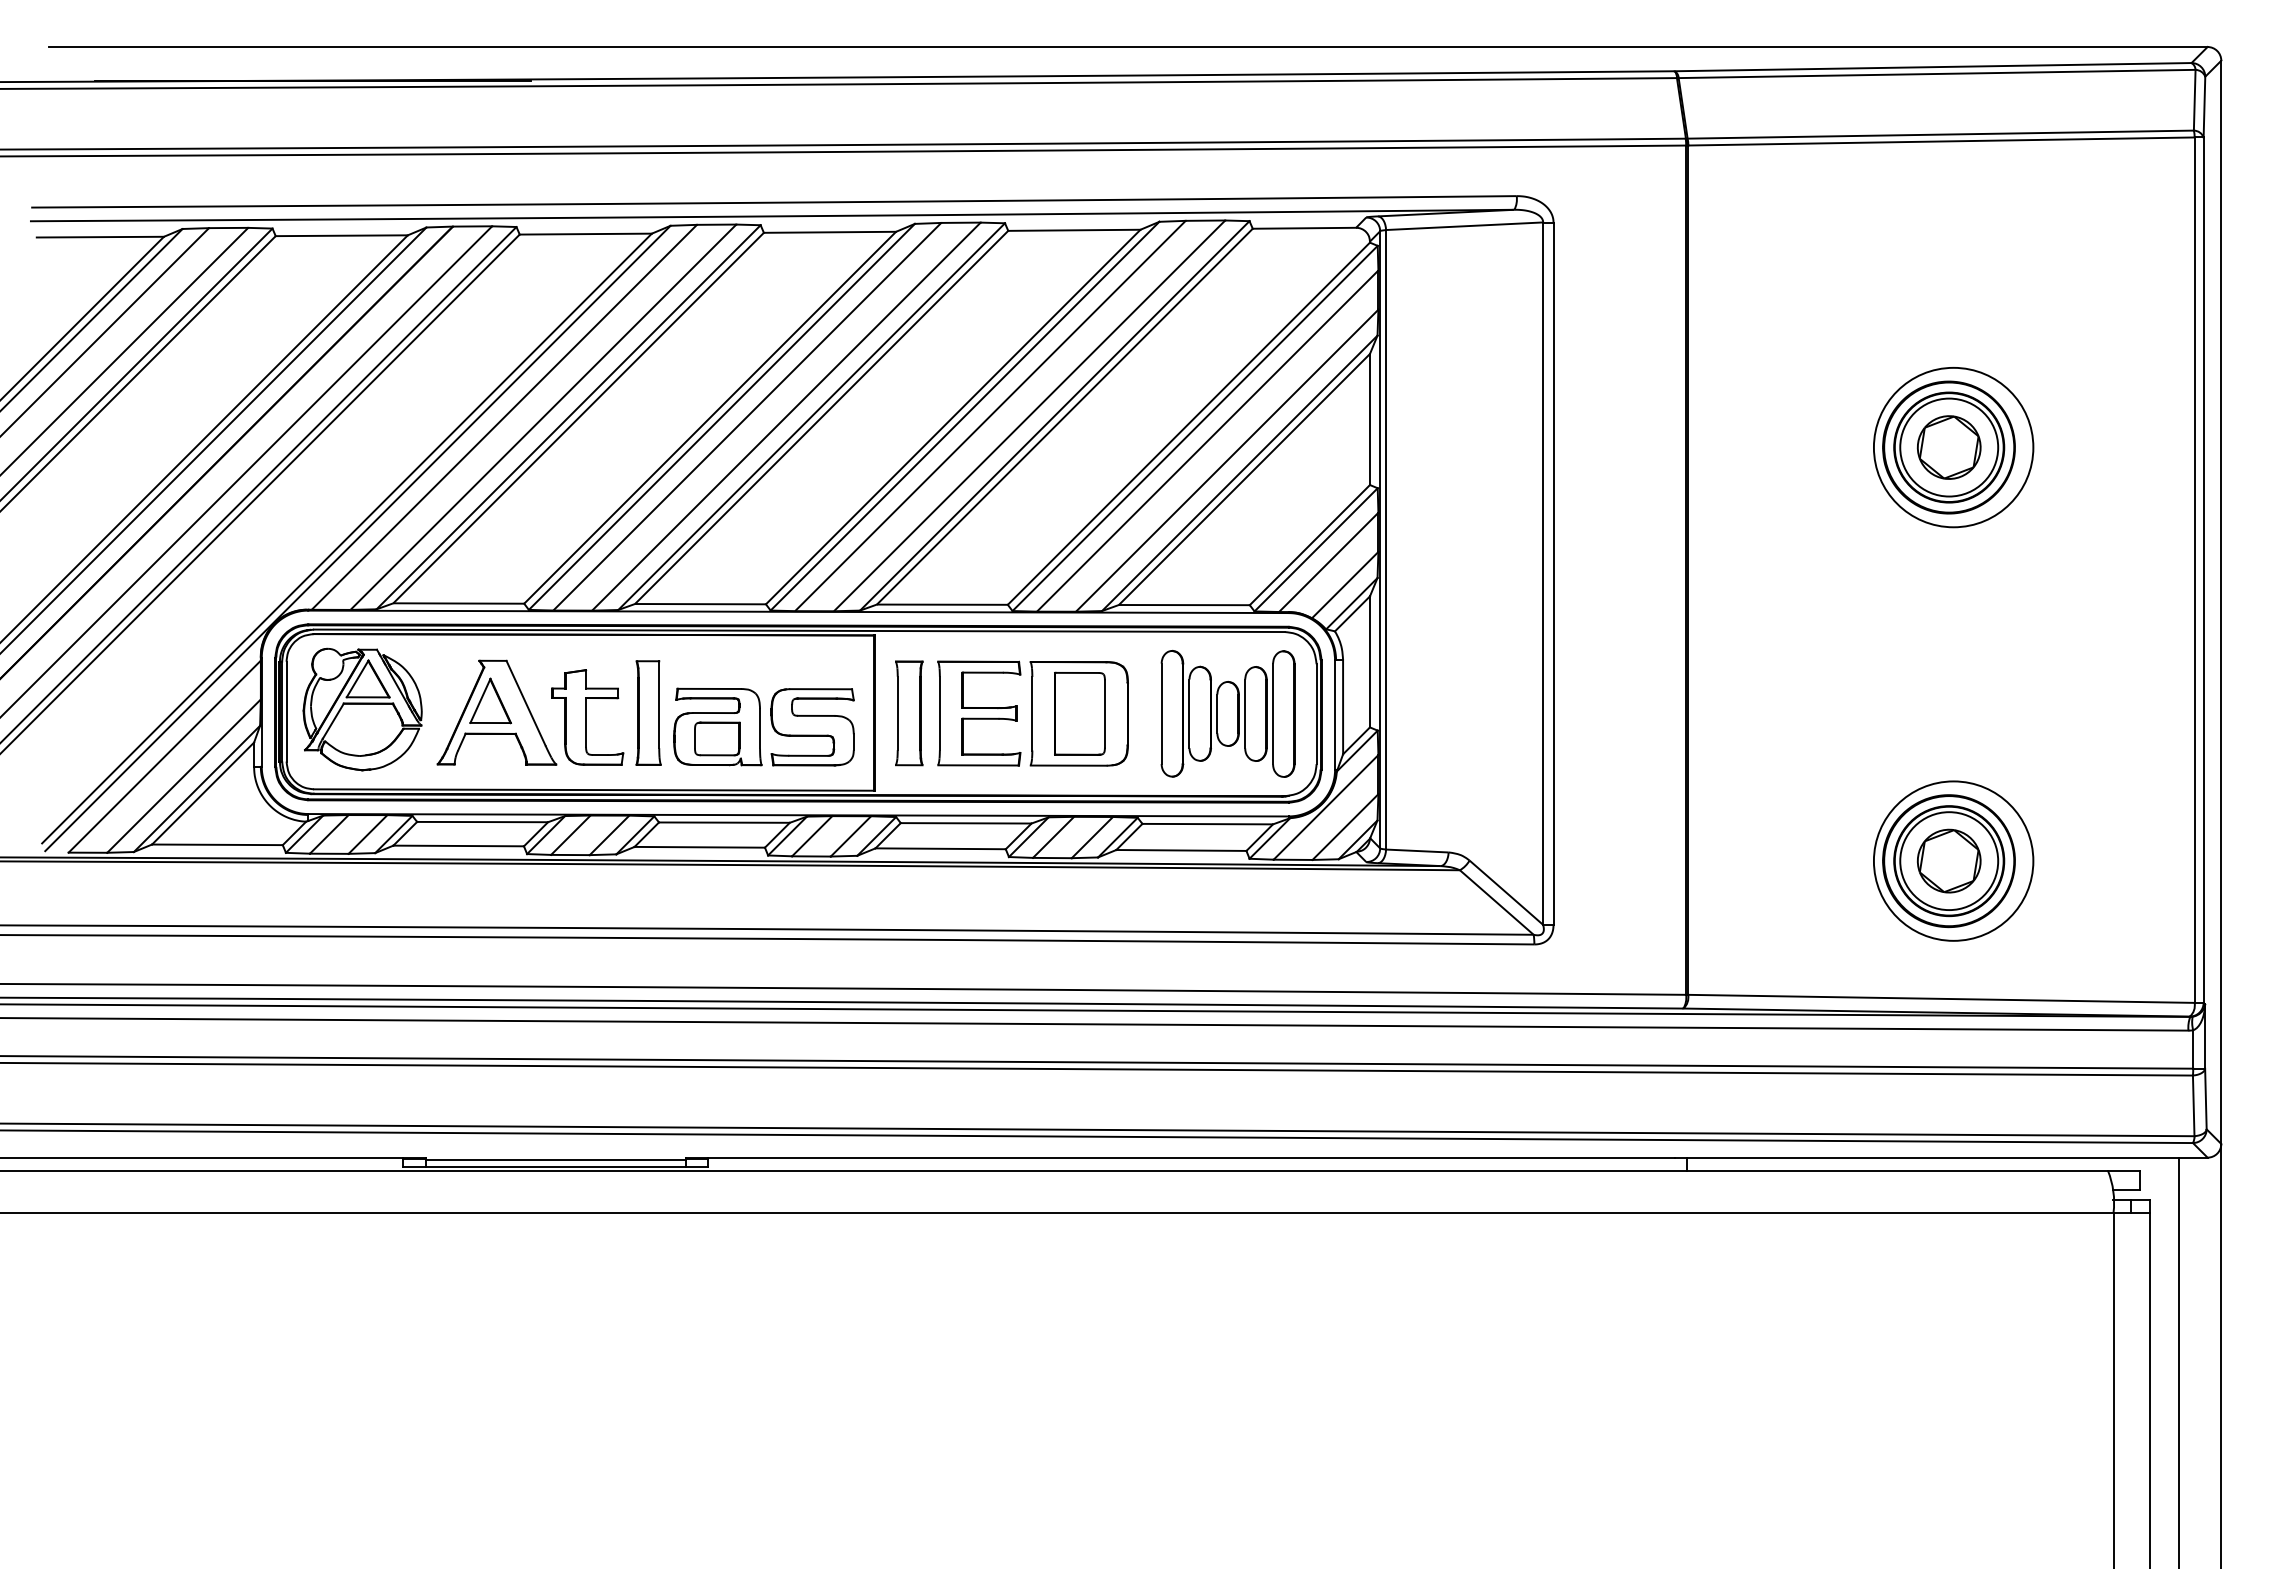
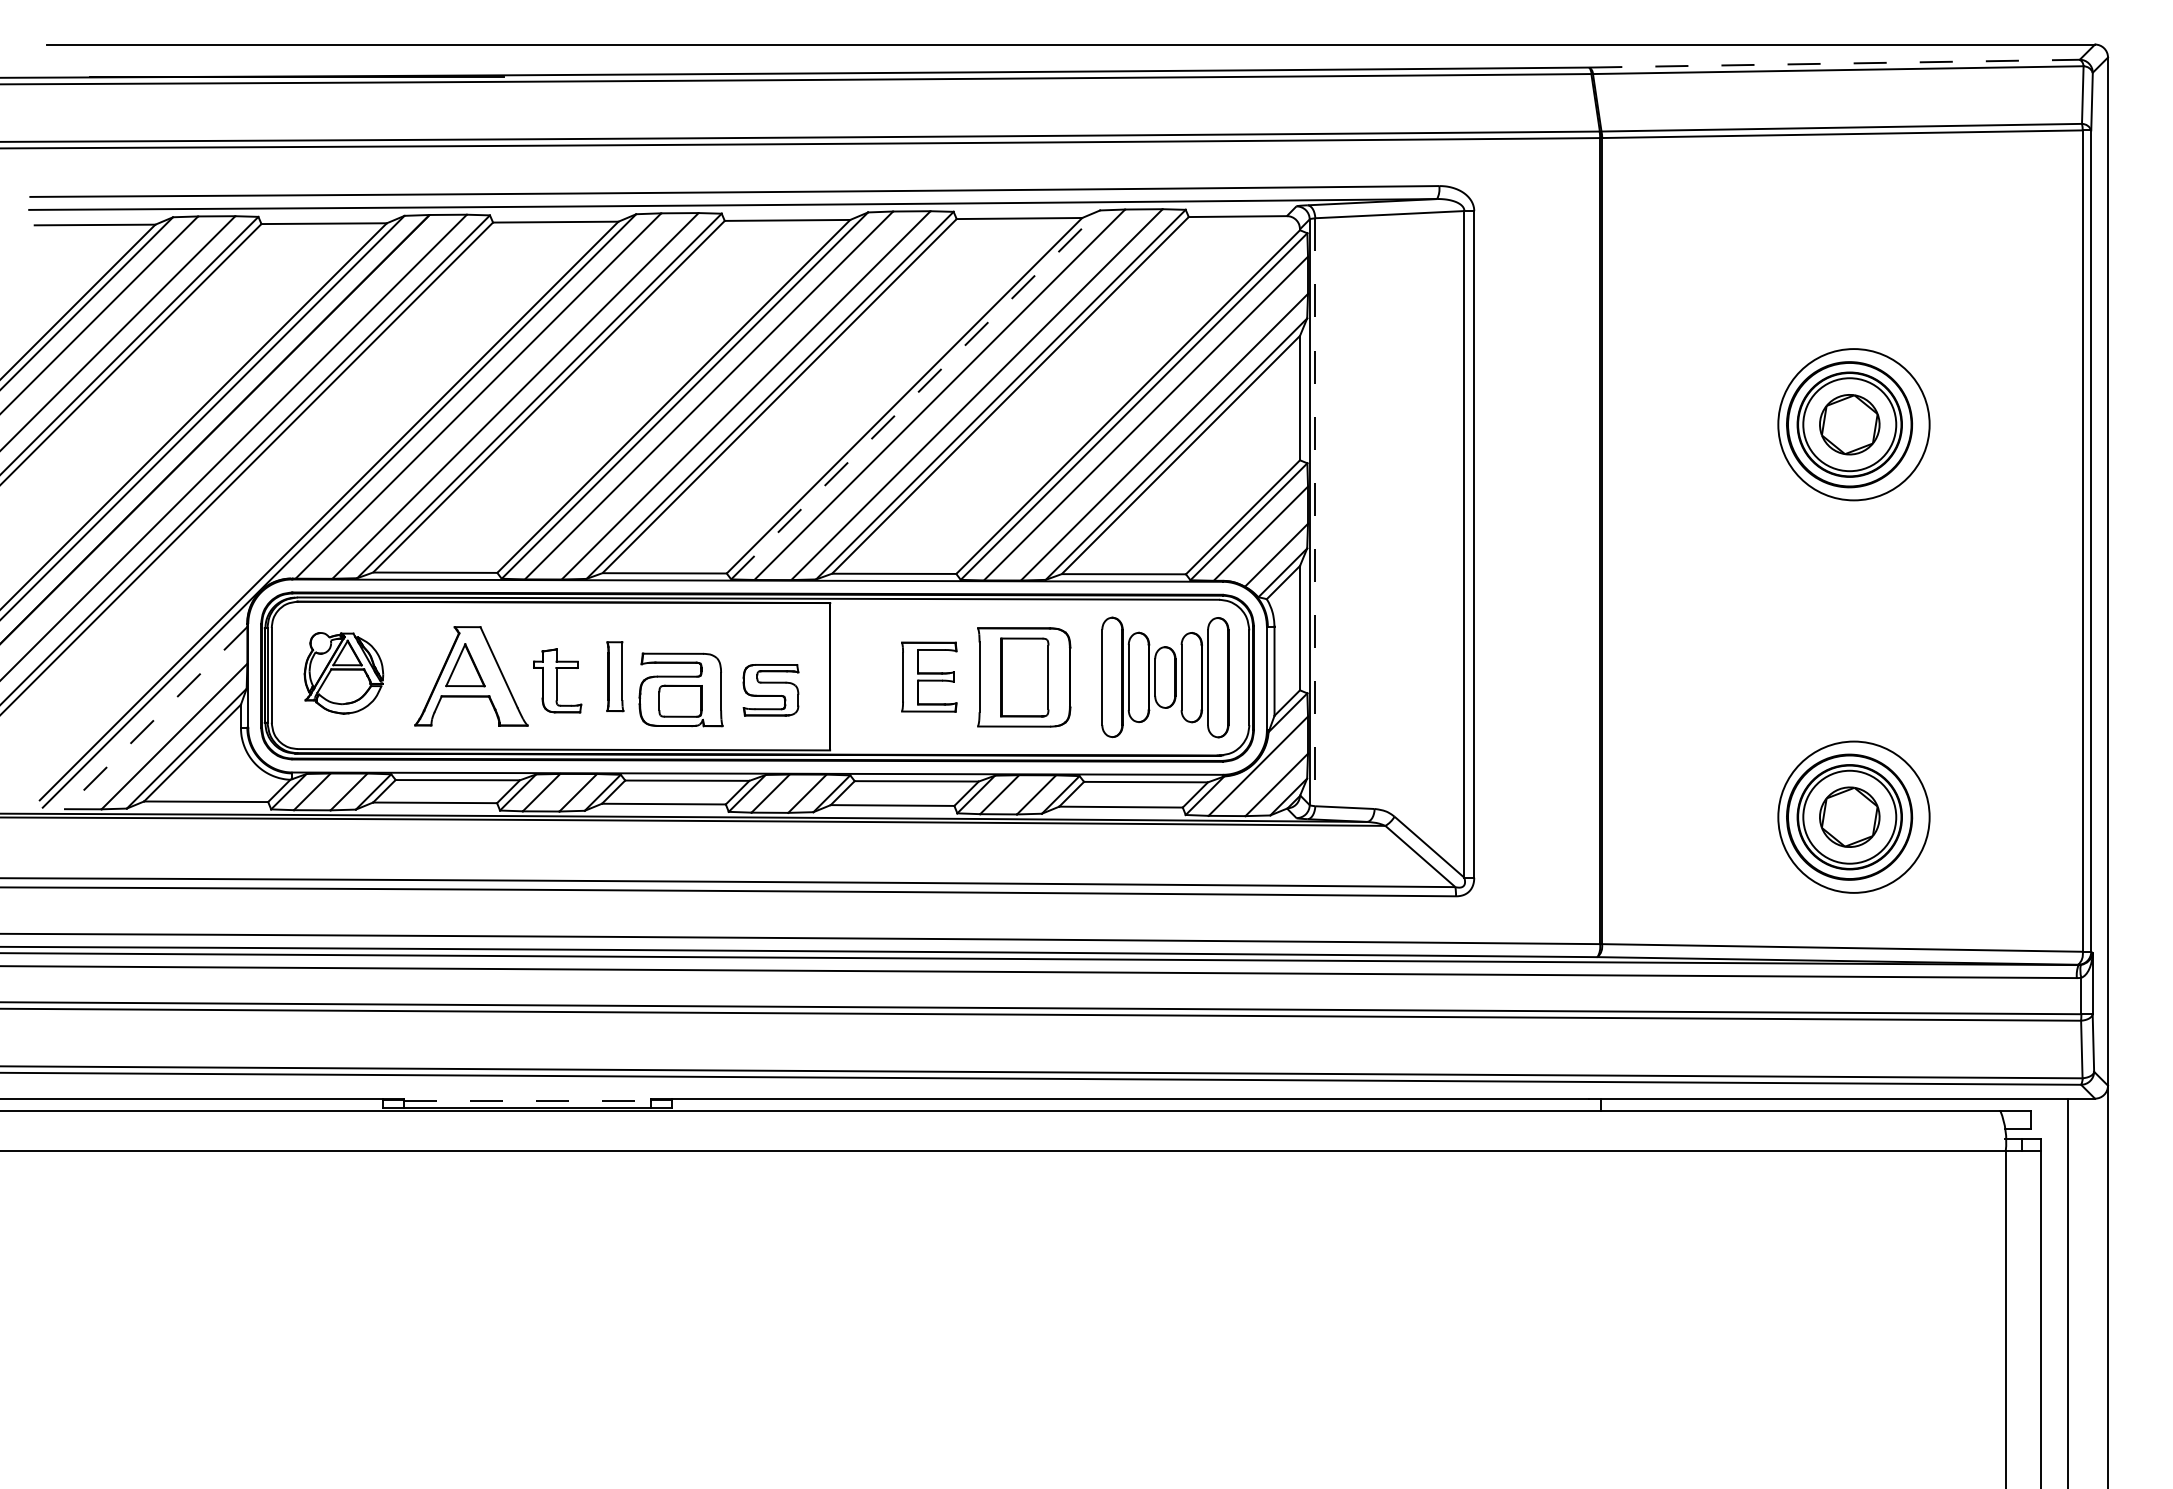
line: (1933, 67) -> (1834, 63), solid -> dashed
line: (965, 416) -> (916, 395), solid -> dashed
line: (1386, 539) -> (1315, 511), solid -> dashed
part: (362, 709) -> (343, 673), size x0.7
part: (648, 712) -> (615, 676), size x0.7
part: (909, 713) -> (862, 677), removed
part: (979, 713) -> (929, 677), size x0.7
part: (587, 717) -> (557, 680), size x0.7
part: (812, 727) -> (770, 690), size x0.7
line: (164, 756) -> (155, 717), solid -> dashed
line: (556, 1159) -> (527, 1100), solid -> dashed

